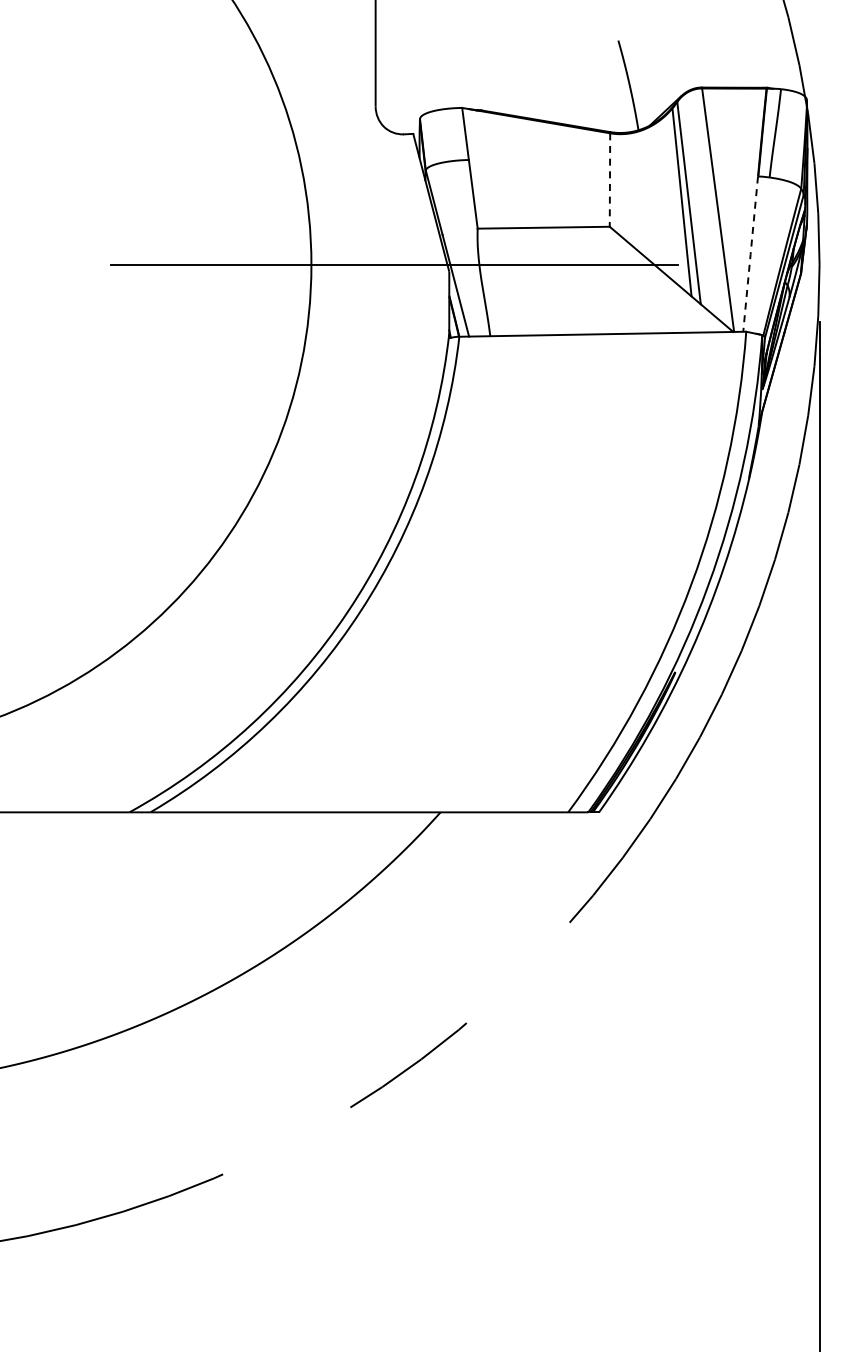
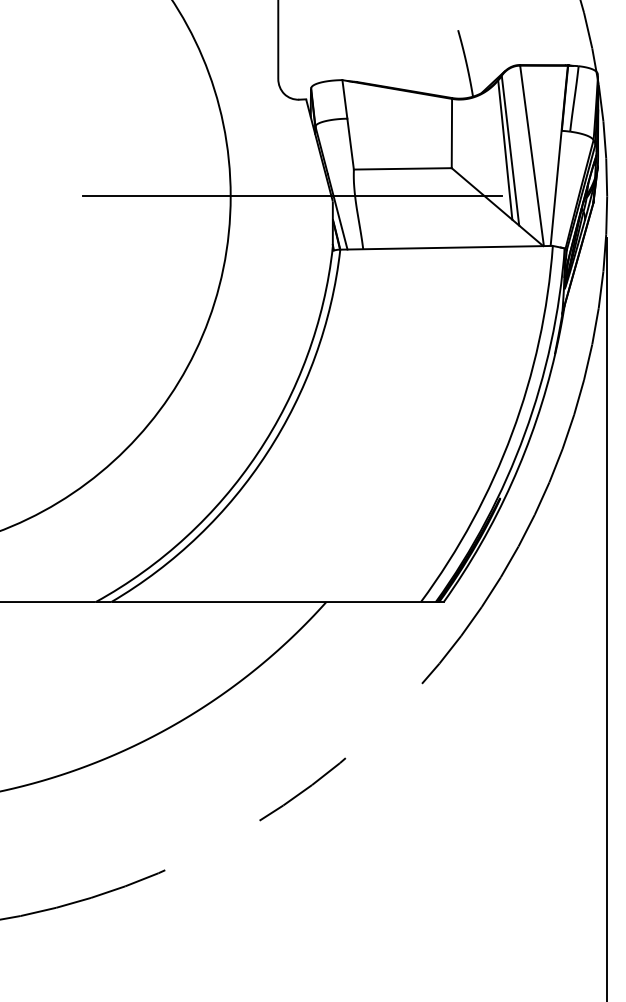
line: (609, 180) -> (451, 133), dashed -> solid
line: (750, 254) -> (556, 188), dashed -> solid

